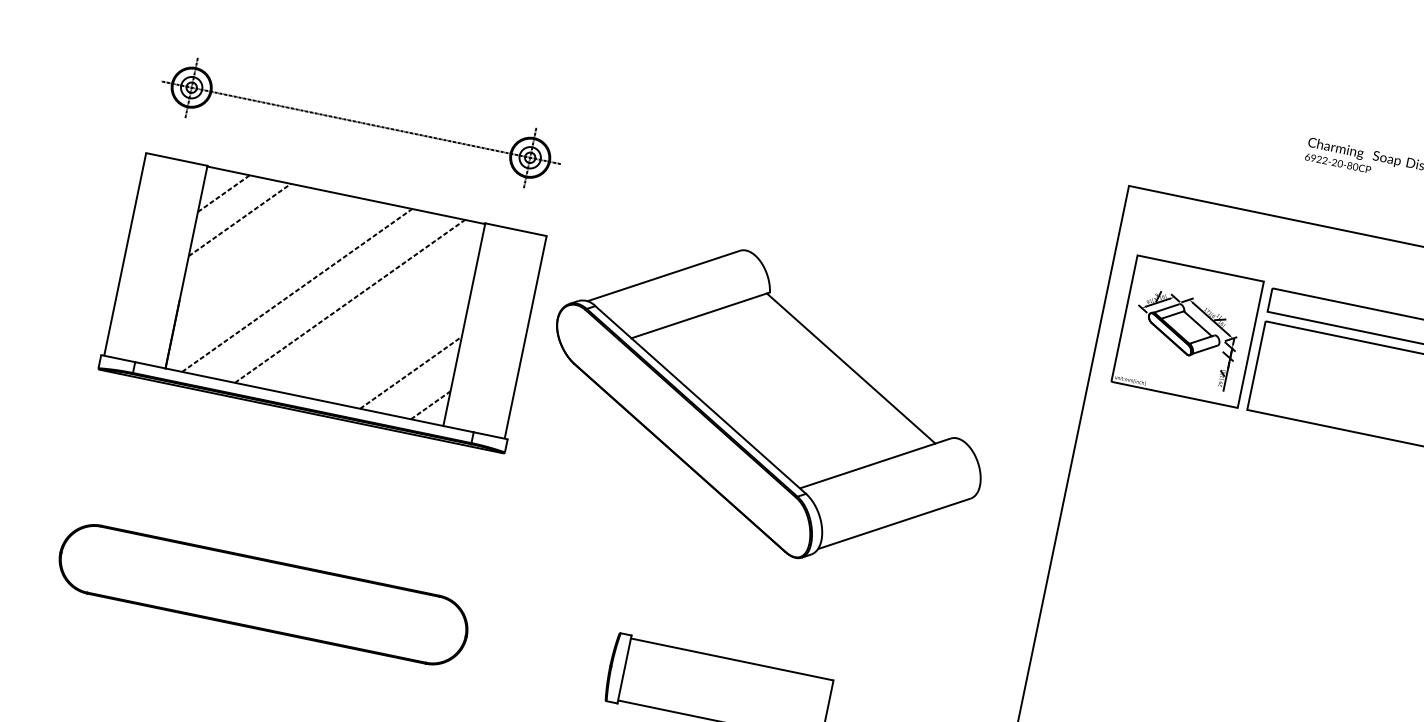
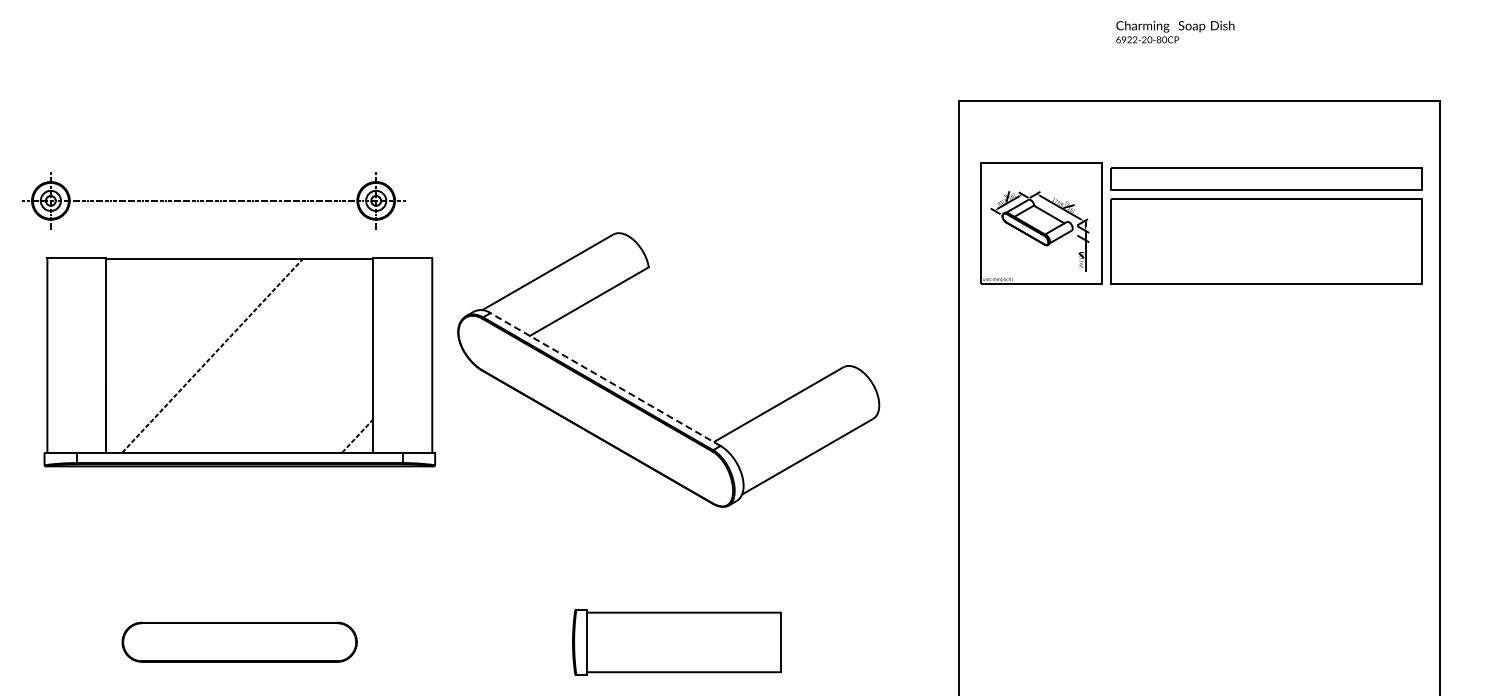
part: (361, 122) -> (213, 200), moved
line: (223, 193) -> (126, 280), removed
line: (239, 219) -> (146, 301), removed
line: (350, 301) -> (263, 355), removed
line: (851, 368) -> (738, 321), removed
line: (411, 372) -> (333, 409), removed
line: (700, 399) -> (605, 379), solid -> dashed
part: (263, 593) -> (239, 641), size x0.6

